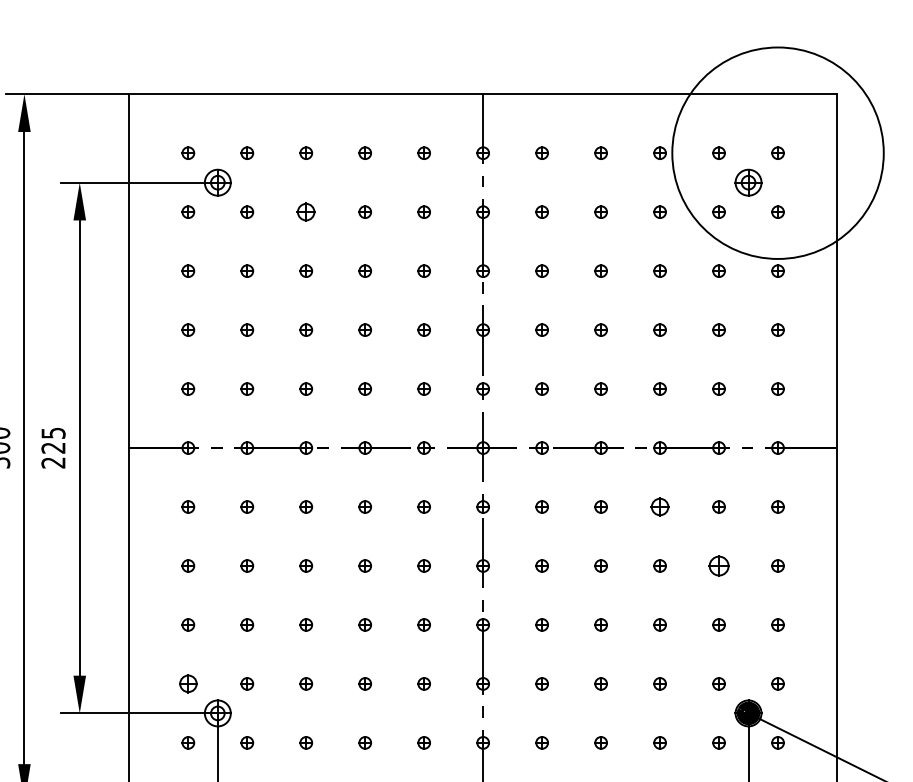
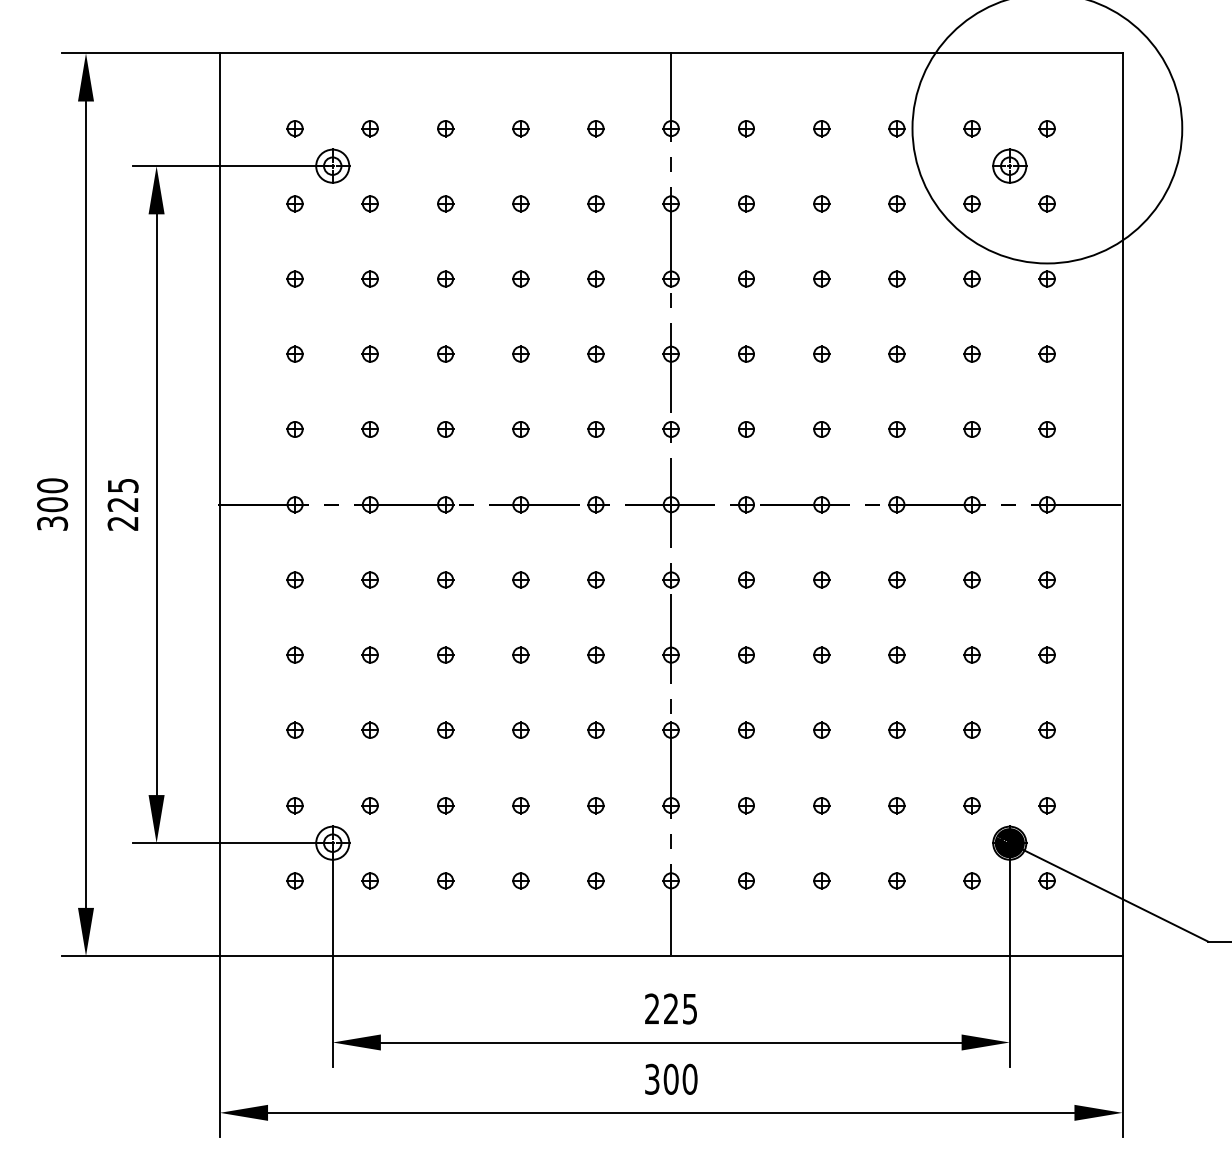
part: (306, 211) -> (445, 203), size x0.71
part: (659, 506) -> (896, 579), size x0.71
part: (718, 565) -> (971, 654), size x0.62
part: (187, 683) -> (294, 805), size x0.71

